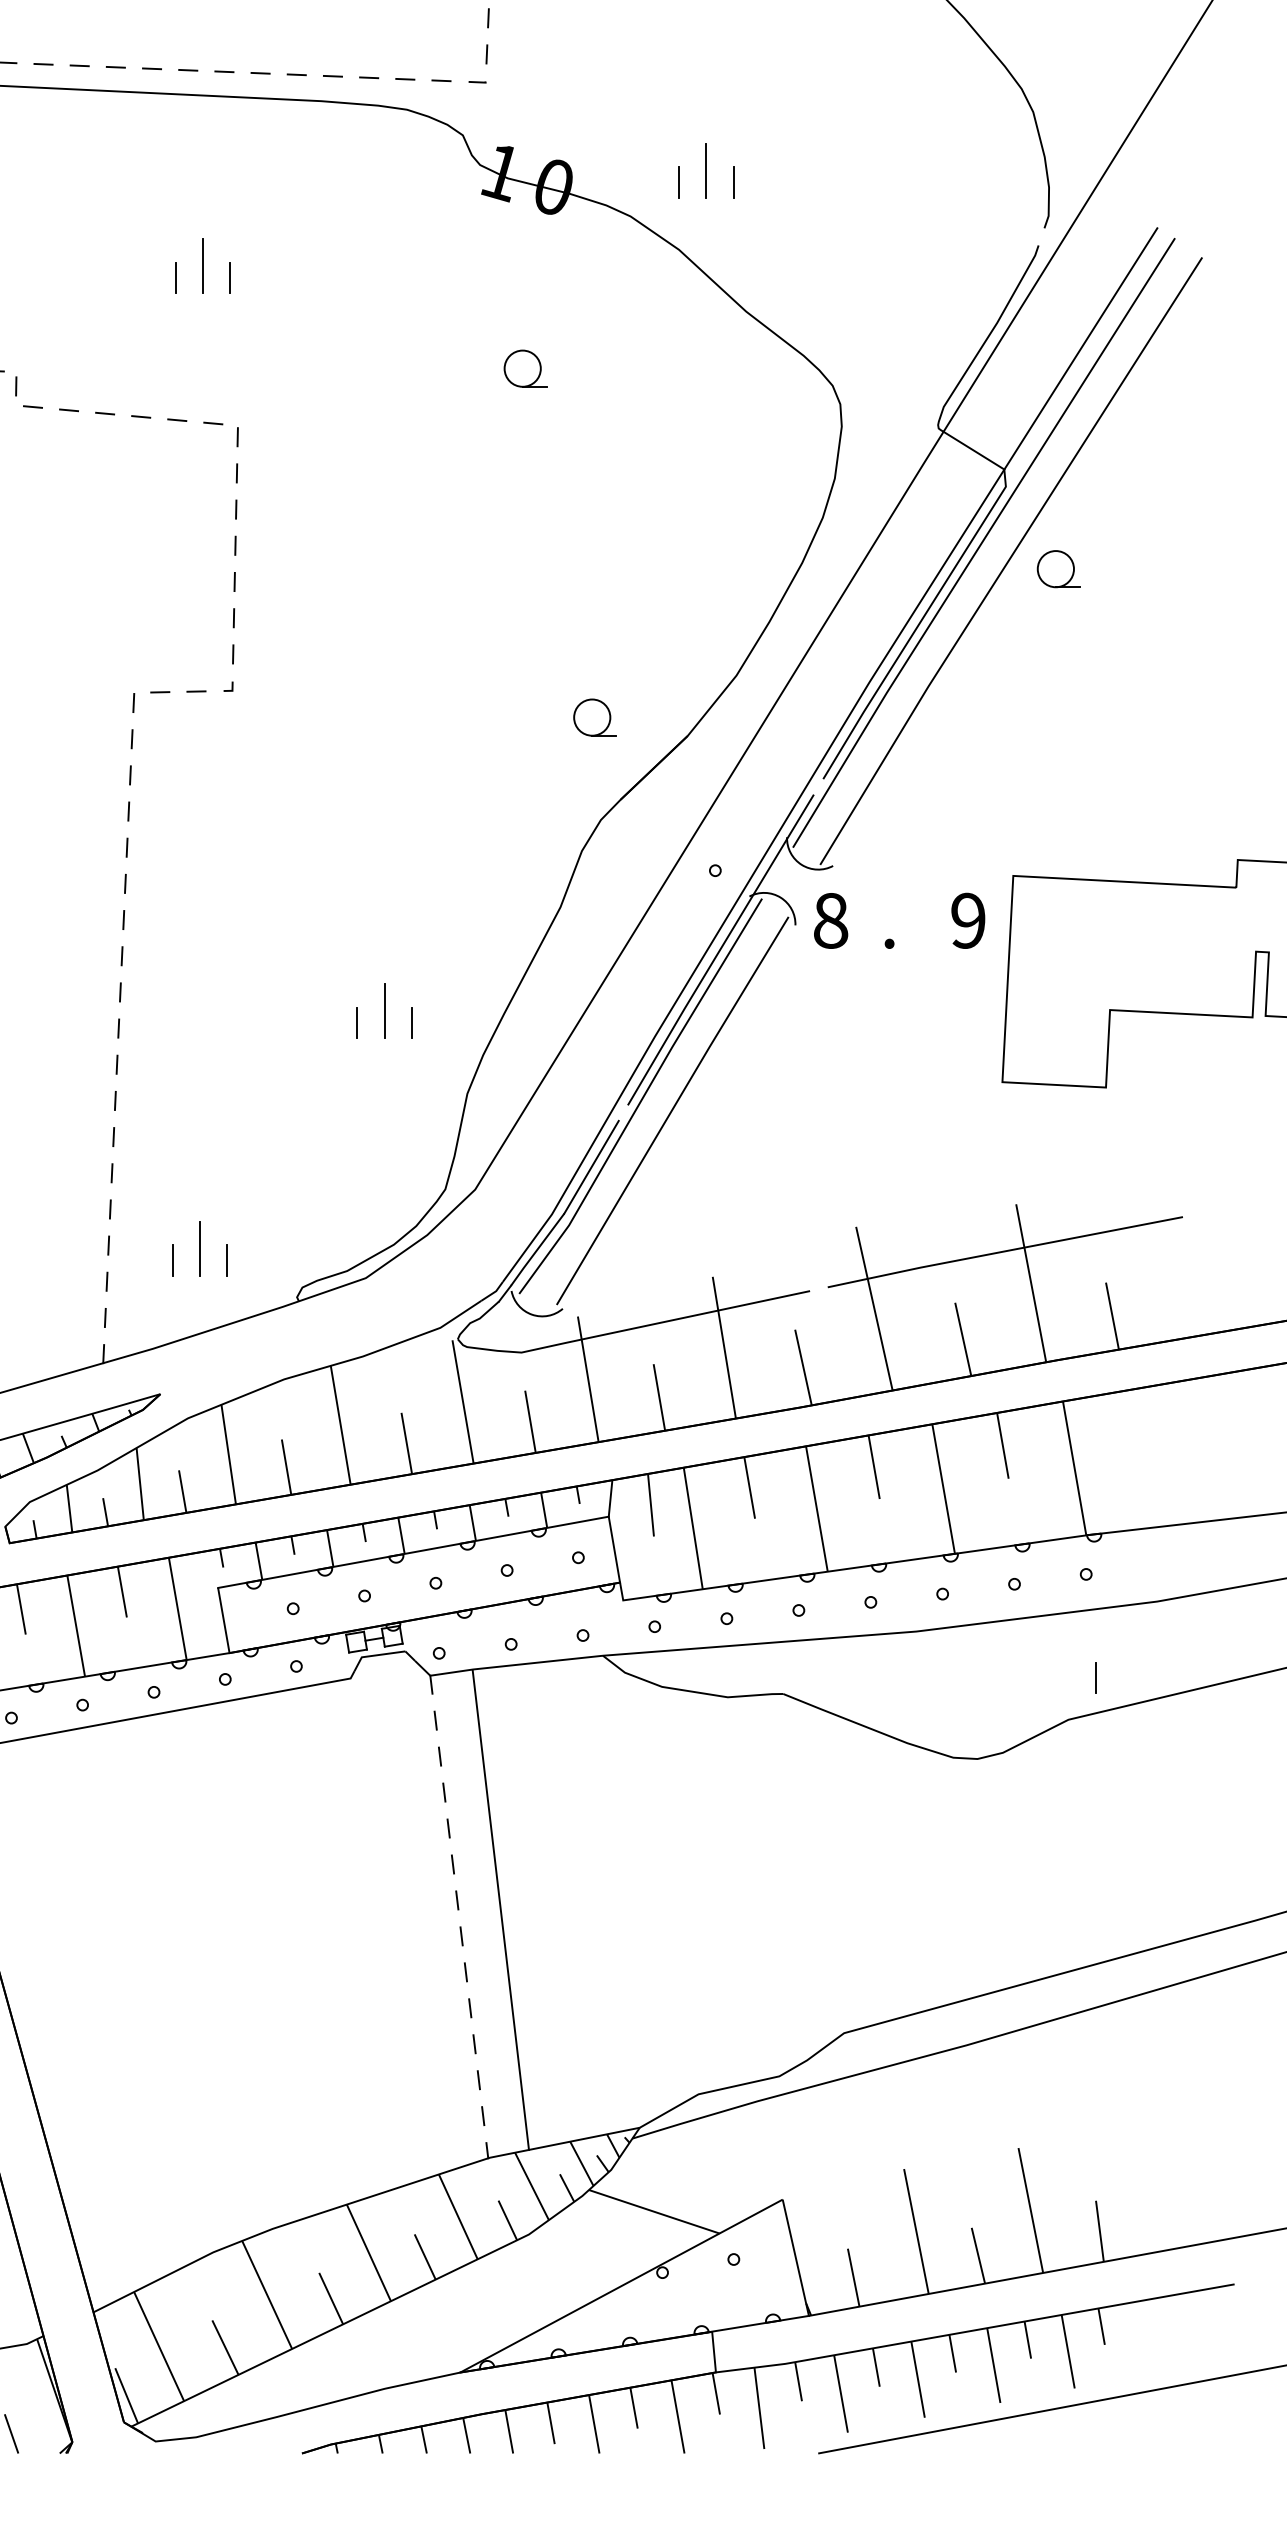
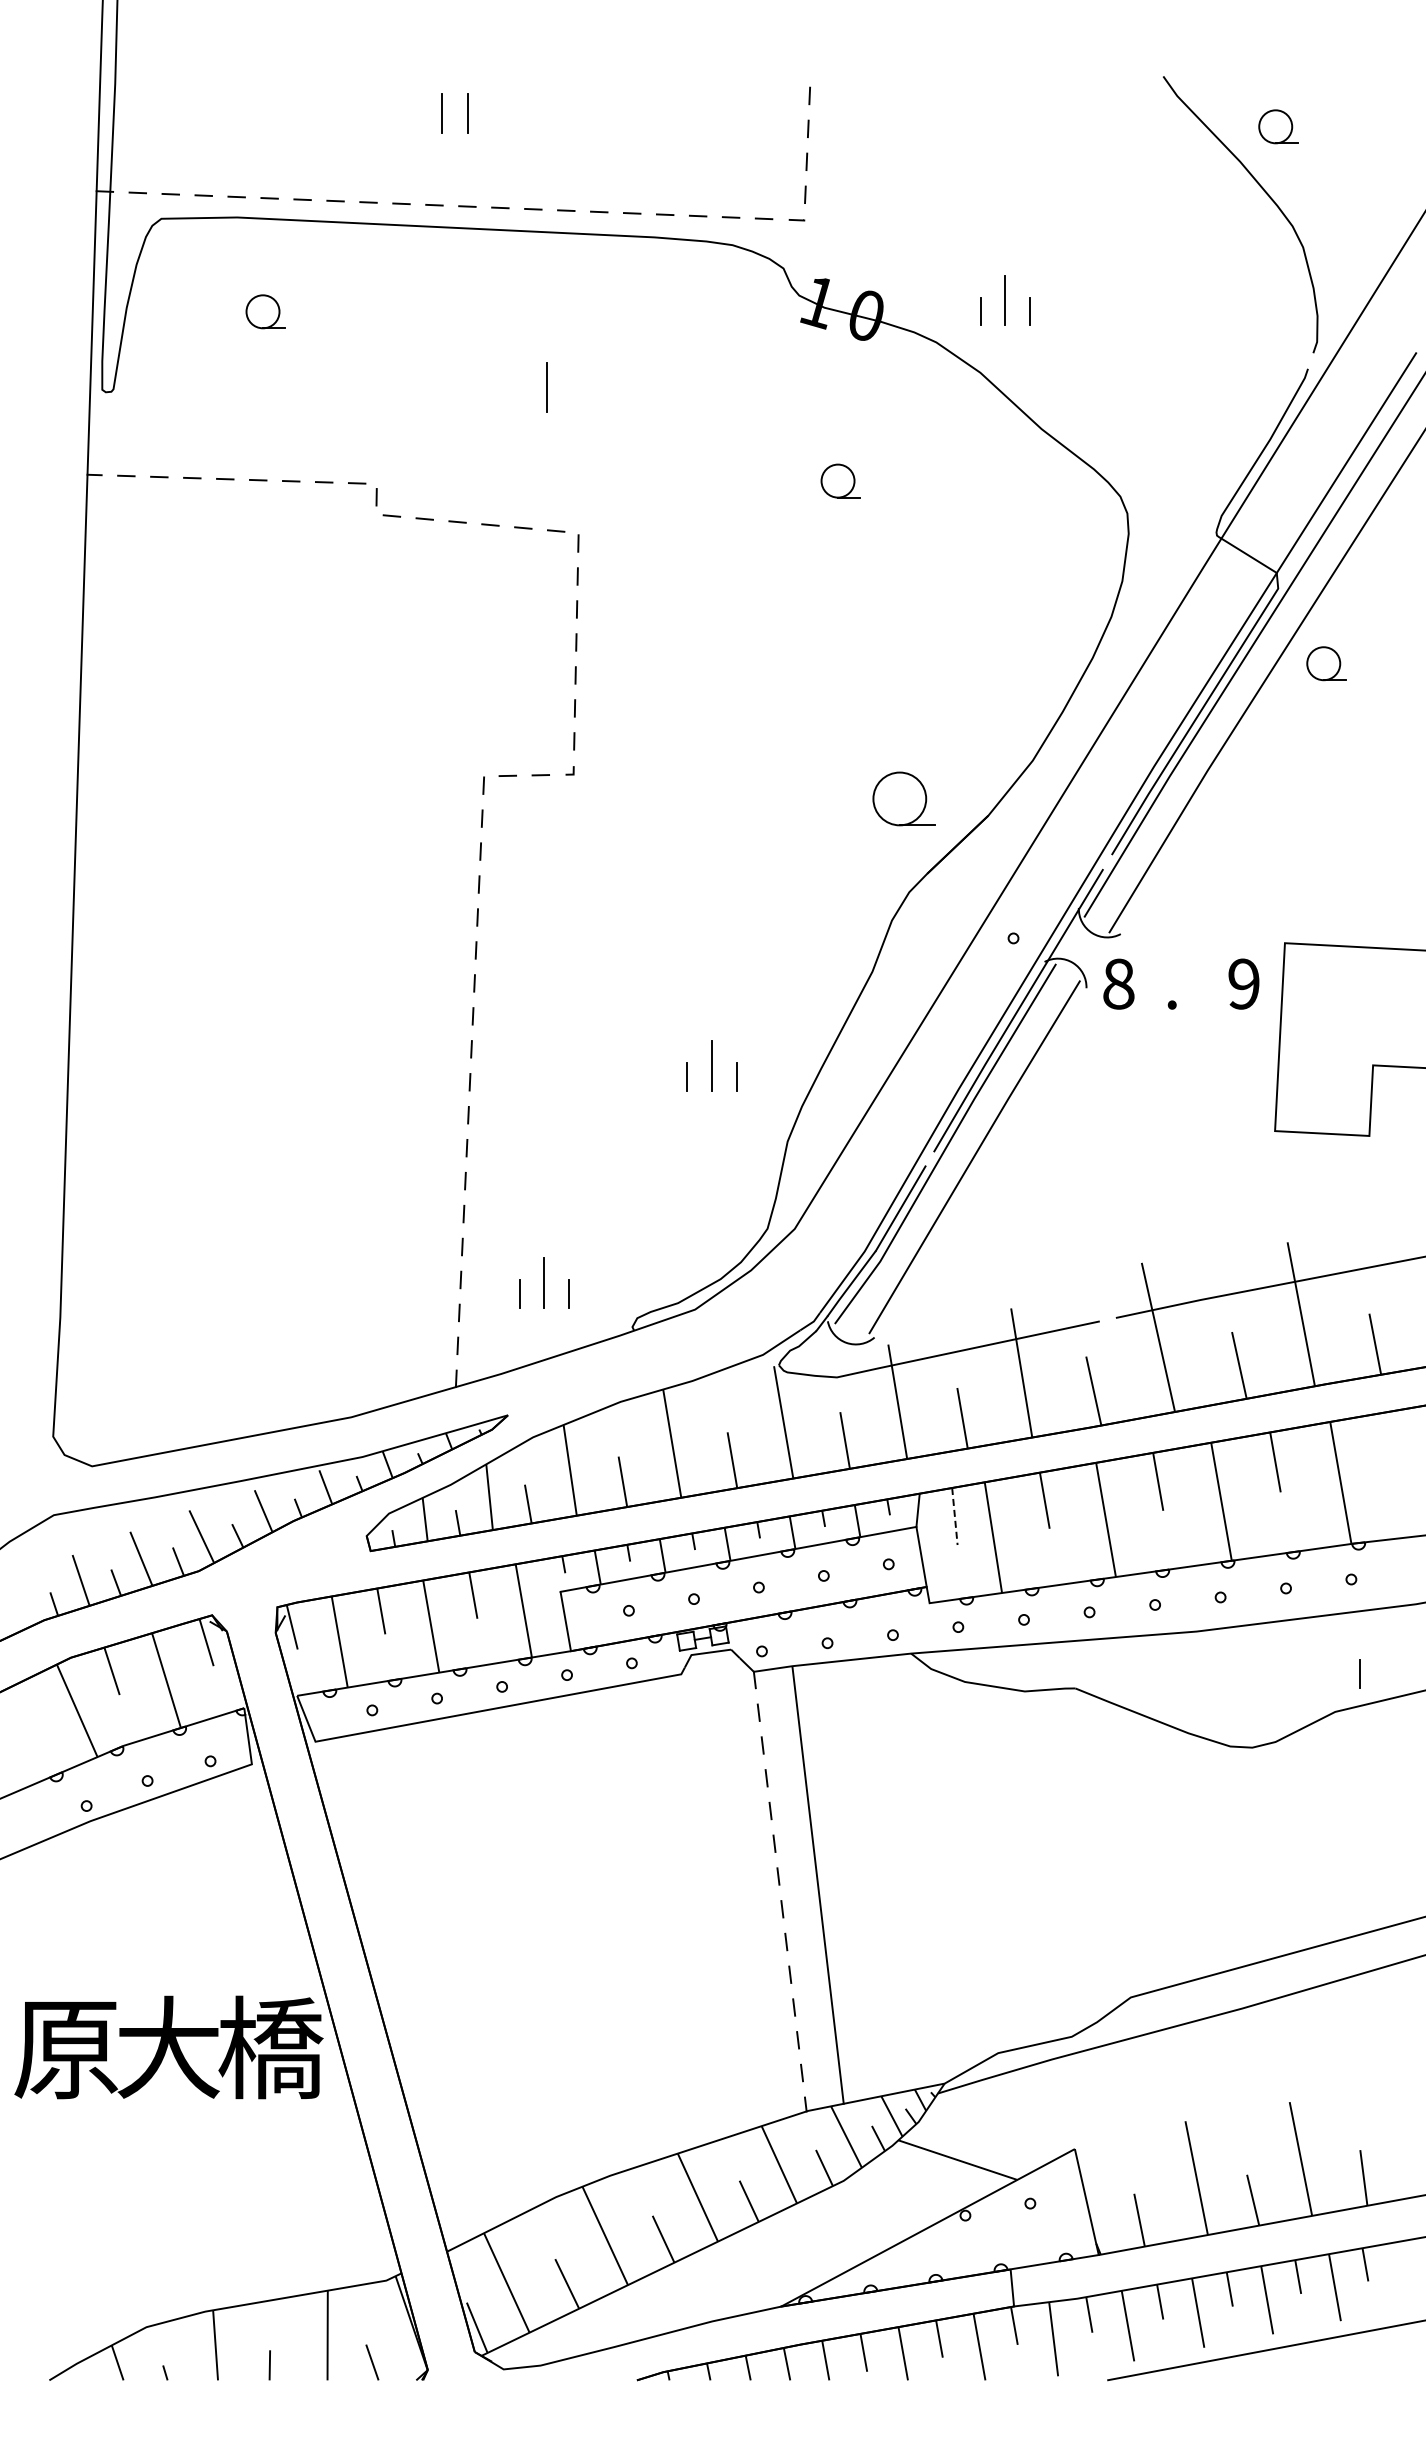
line: (176, 278) -> (522, 398), removed
line: (230, 278) -> (571, 398), removed
part: (594, 717) -> (903, 798), size x1.6
line: (650, 1505) -> (954, 1516), solid -> dashed

